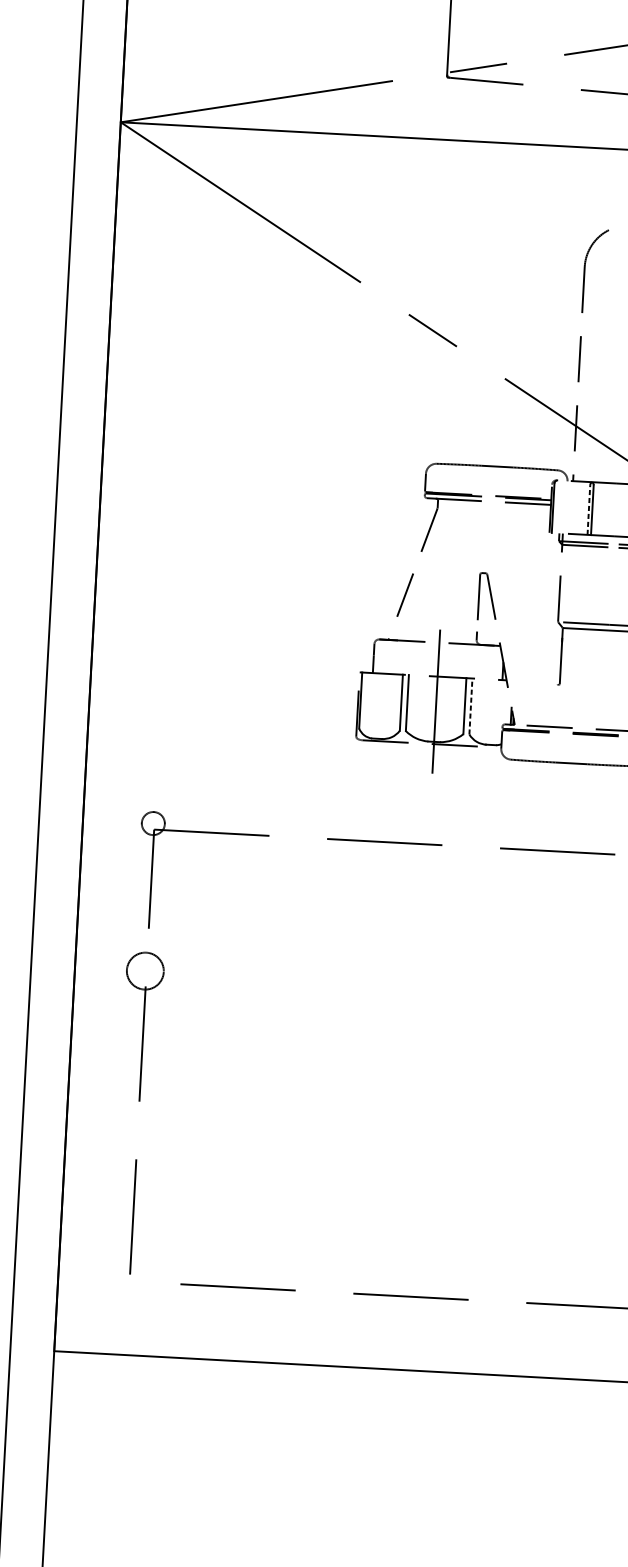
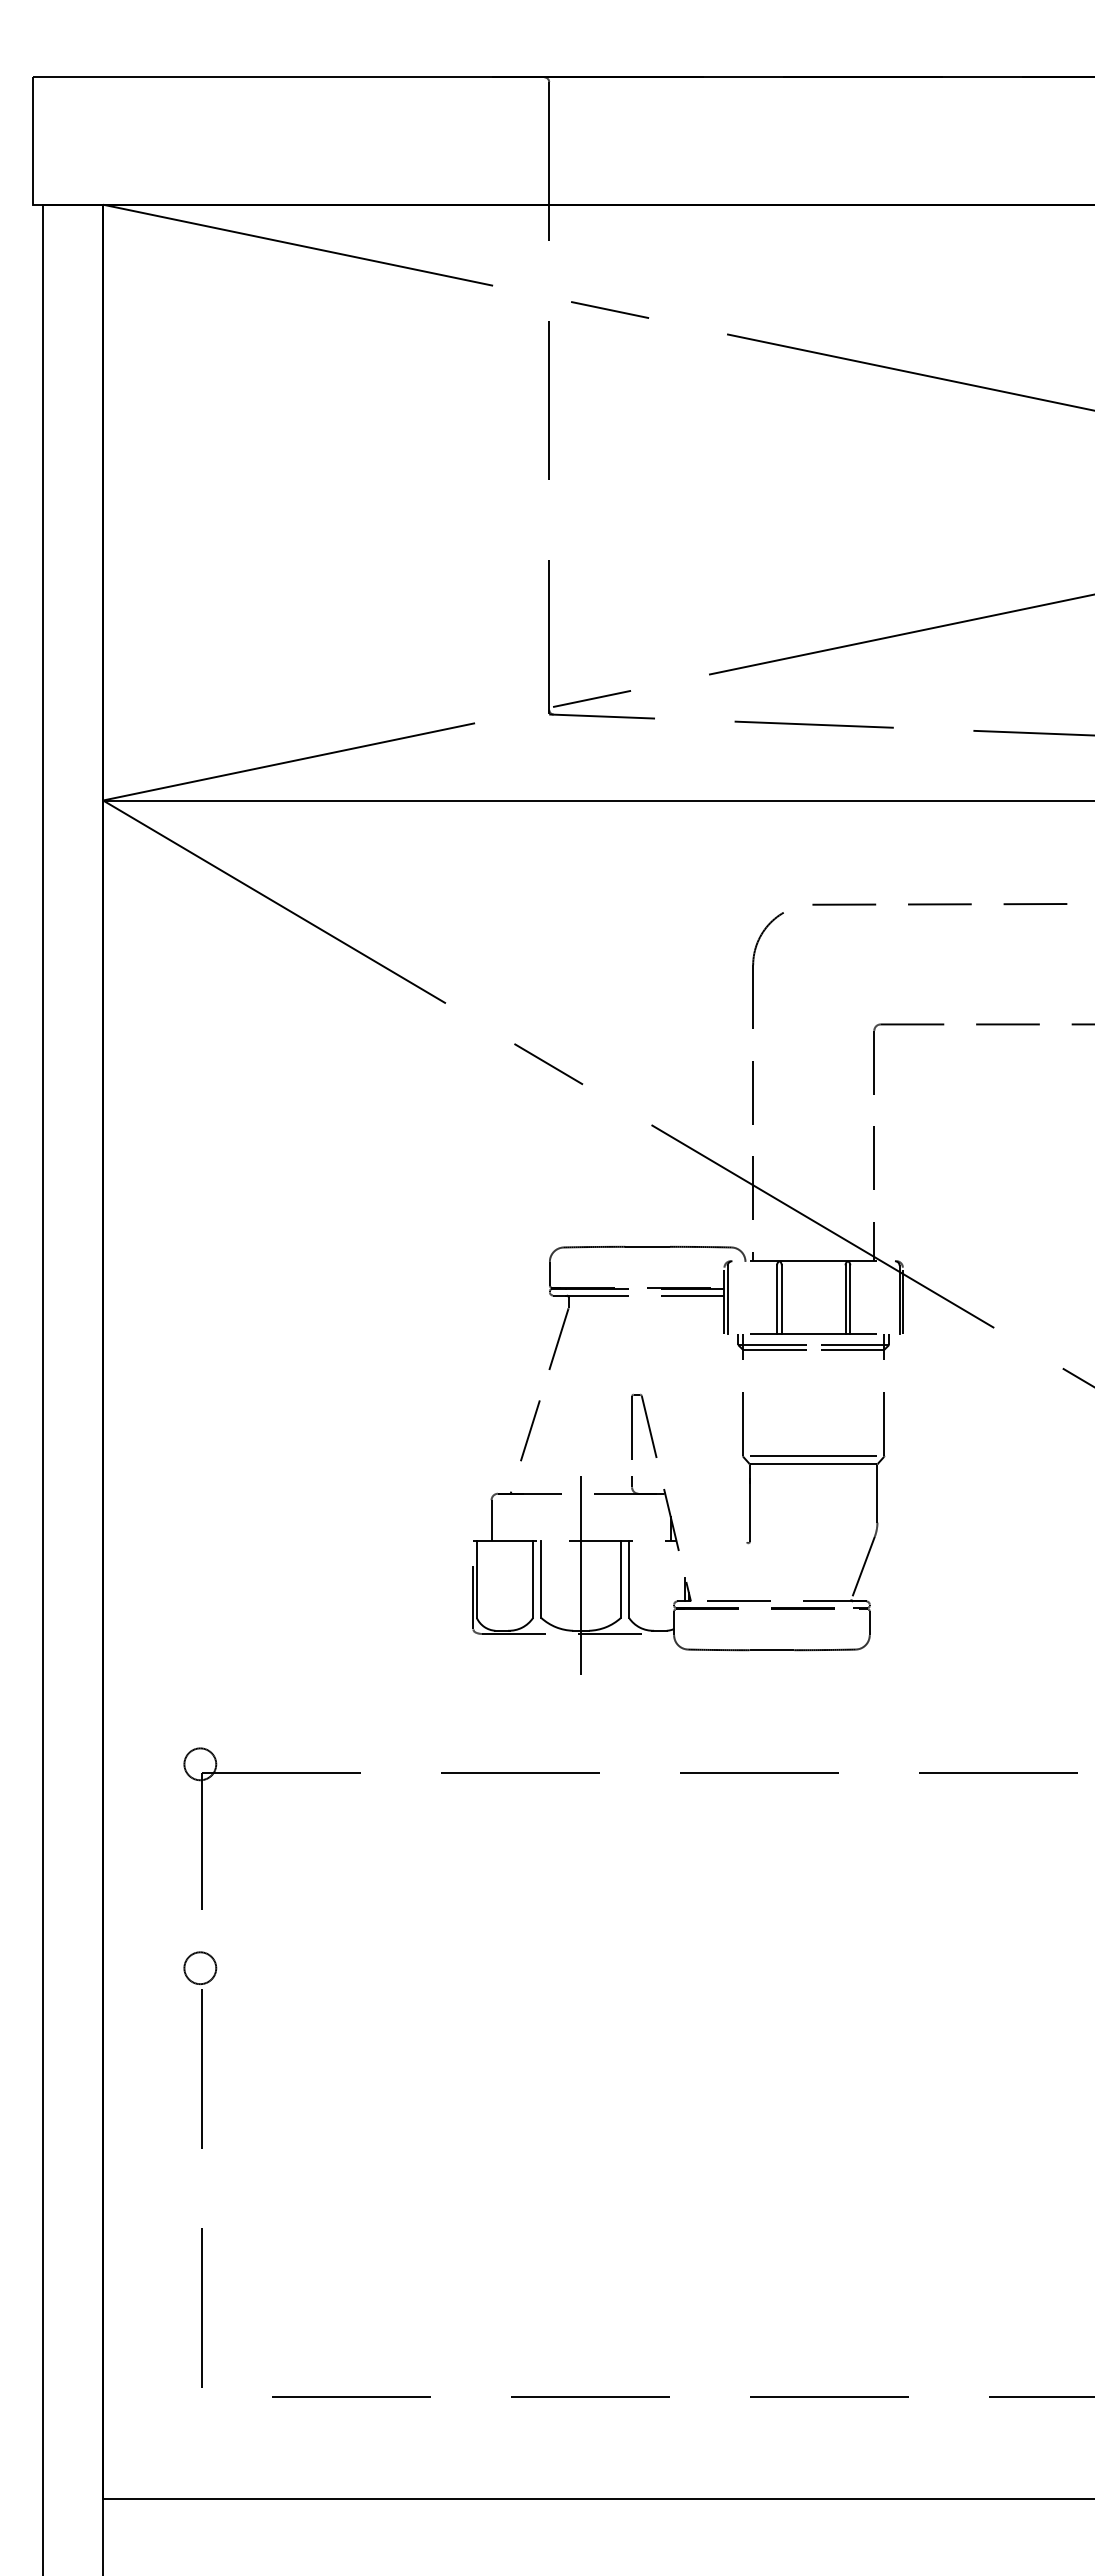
line: (589, 509) -> (777, 1299), dashed -> solid
line: (471, 706) -> (629, 1579), dashed -> solid
circle: (145, 971) -> (200, 1968), size x0.62

